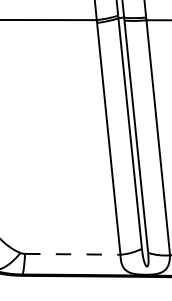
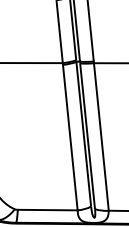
line: (72, 254) -> (47, 210), dashed -> solid

